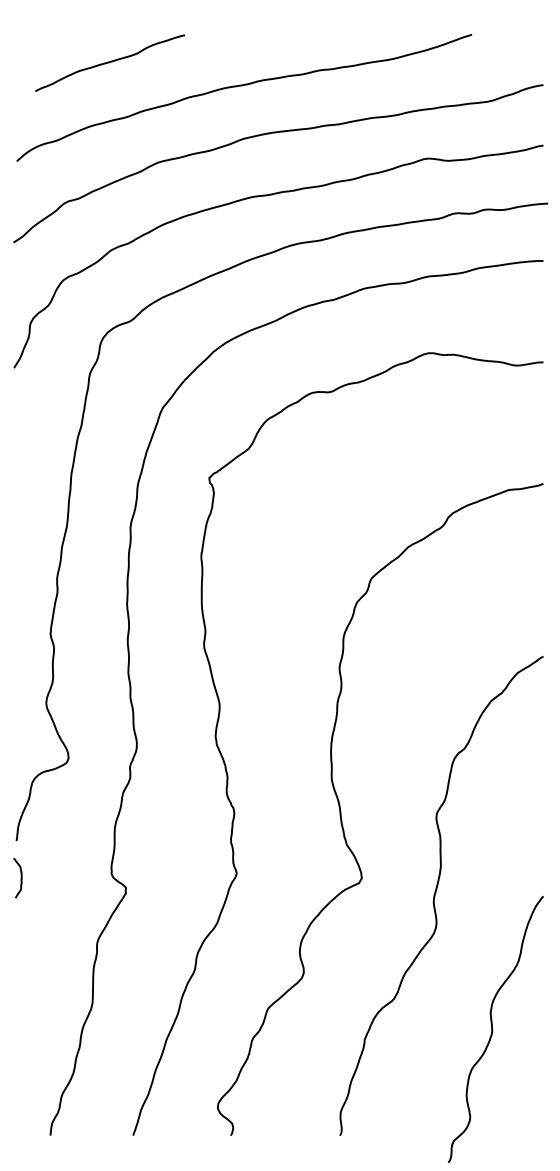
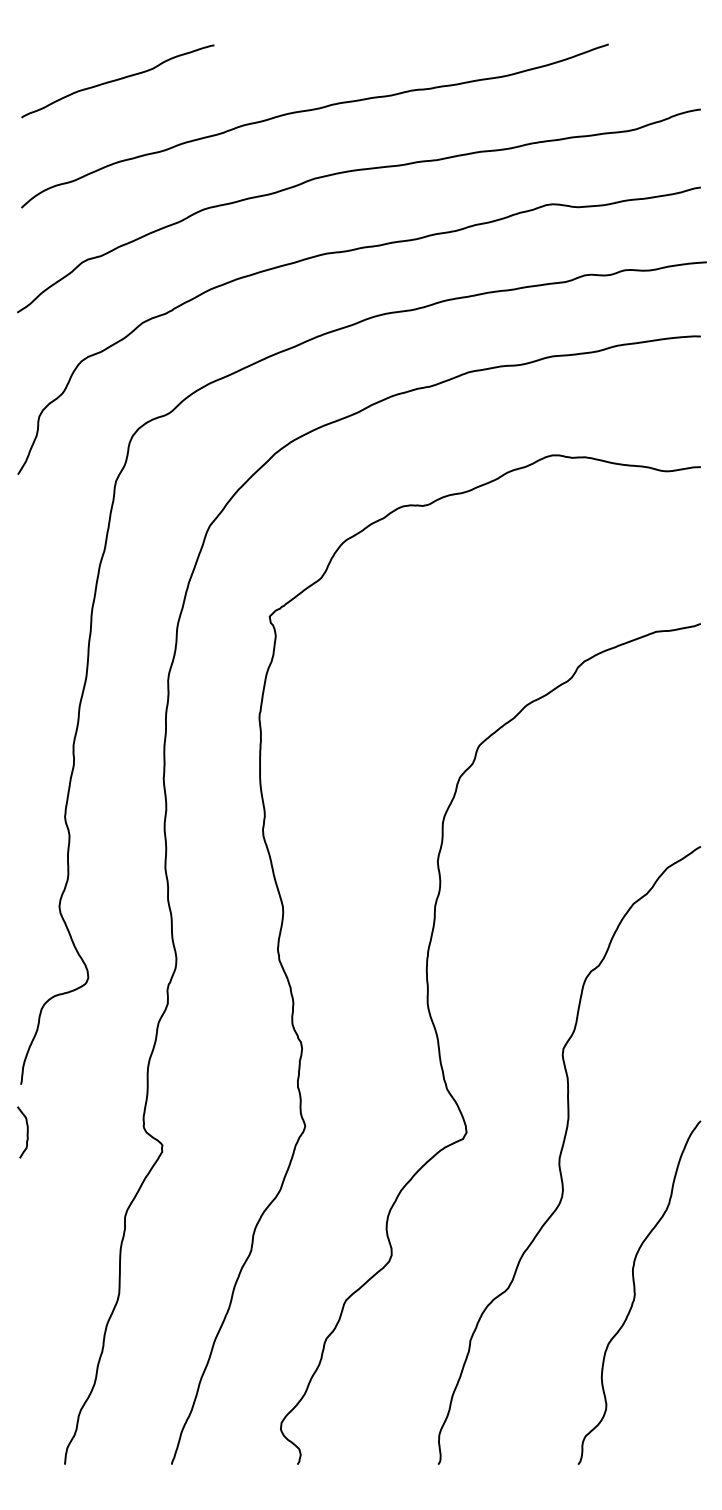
curve: (109, 62) -> (117, 80), moved
curve: (492, 1029) -> (635, 1292), moved

